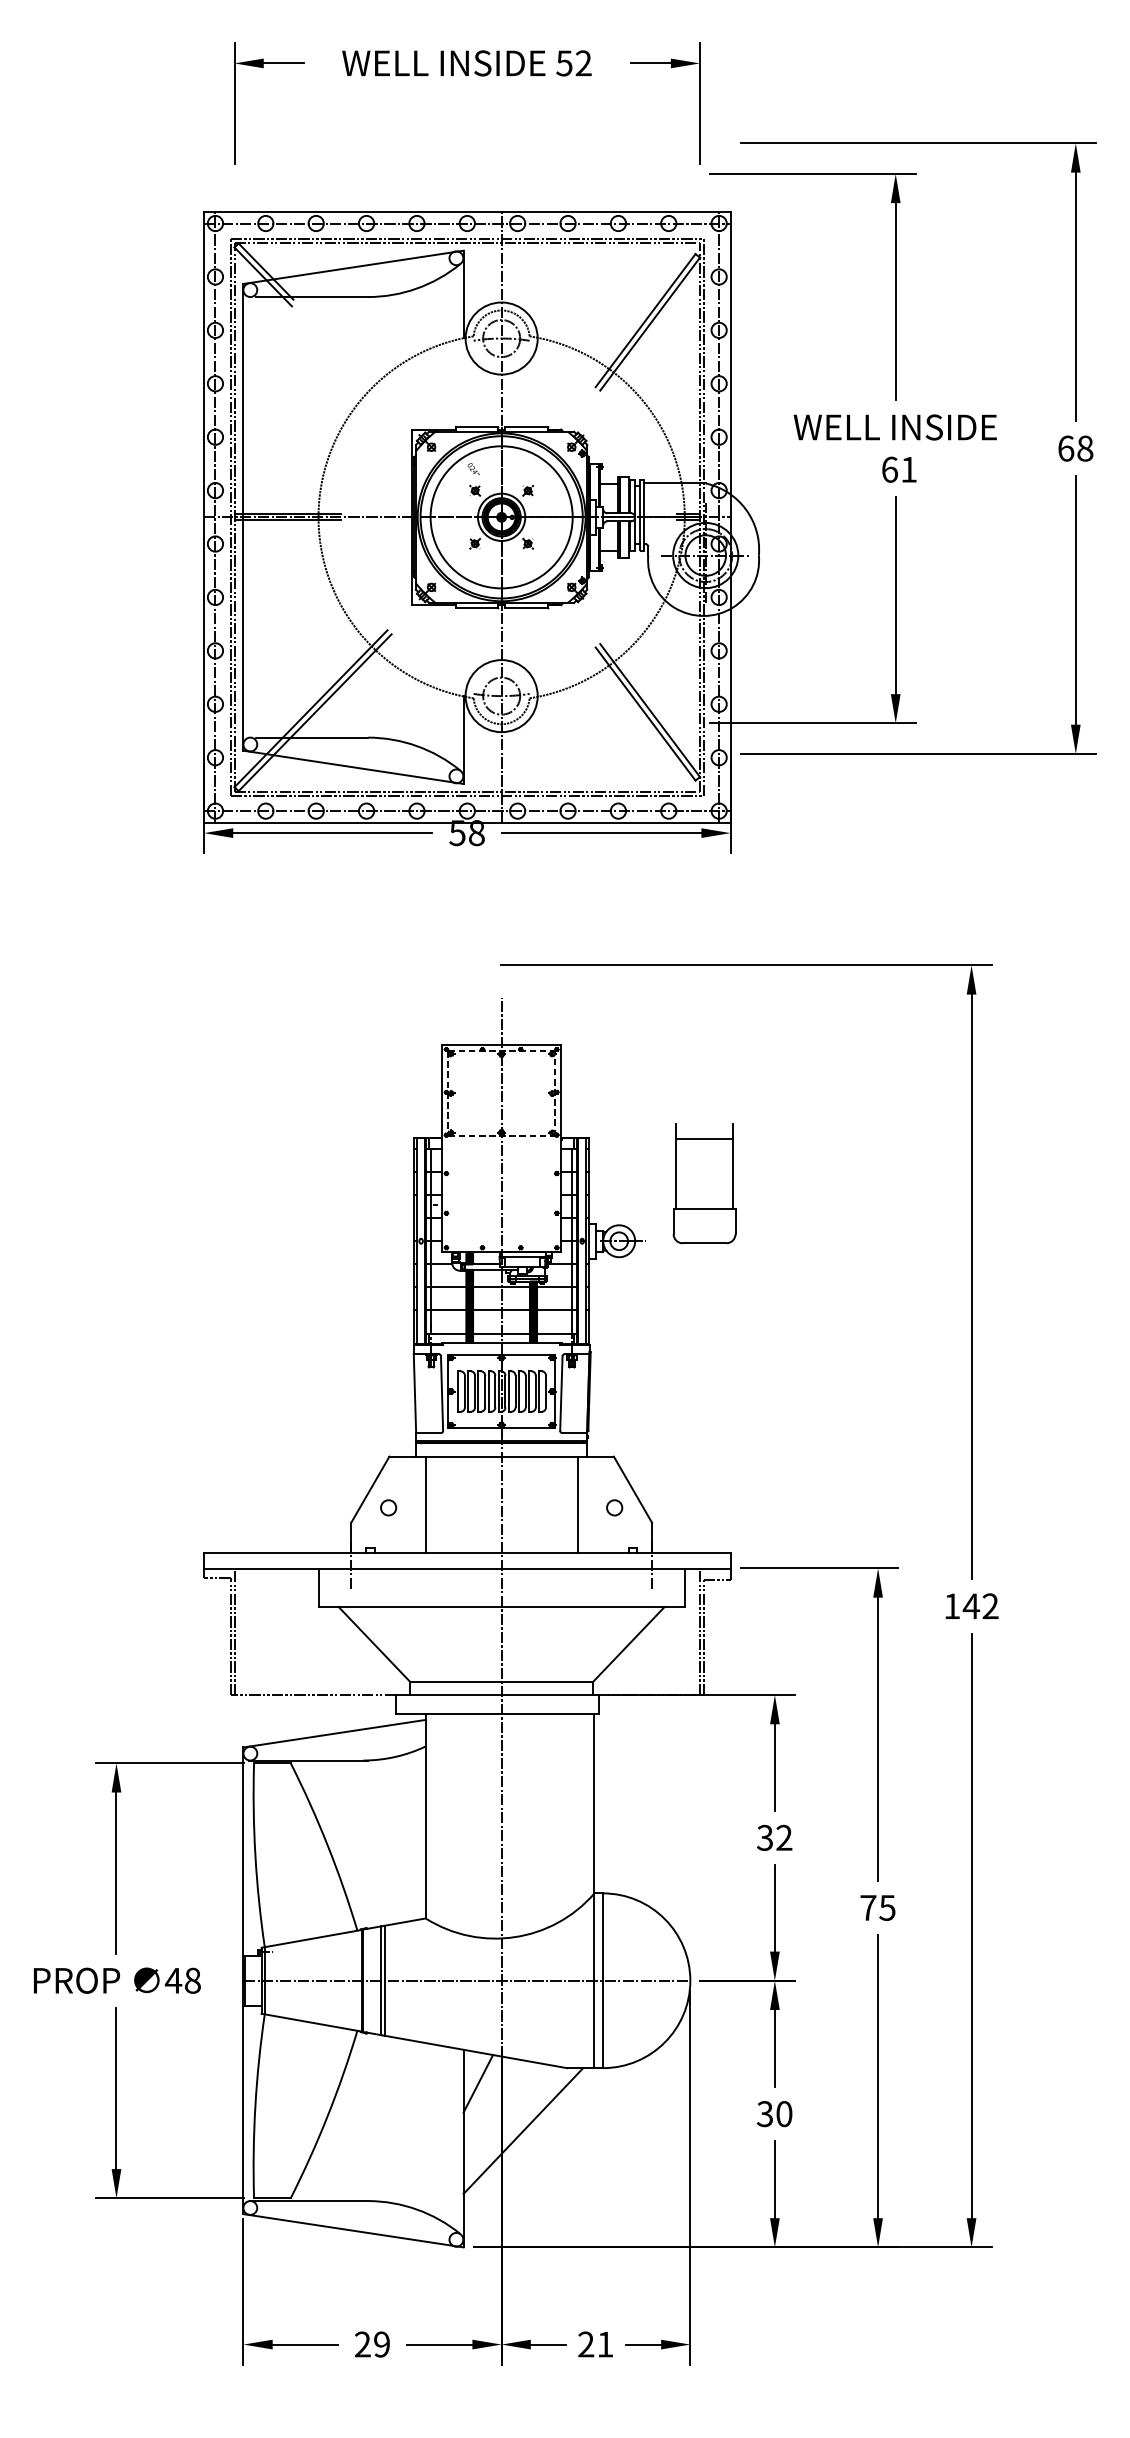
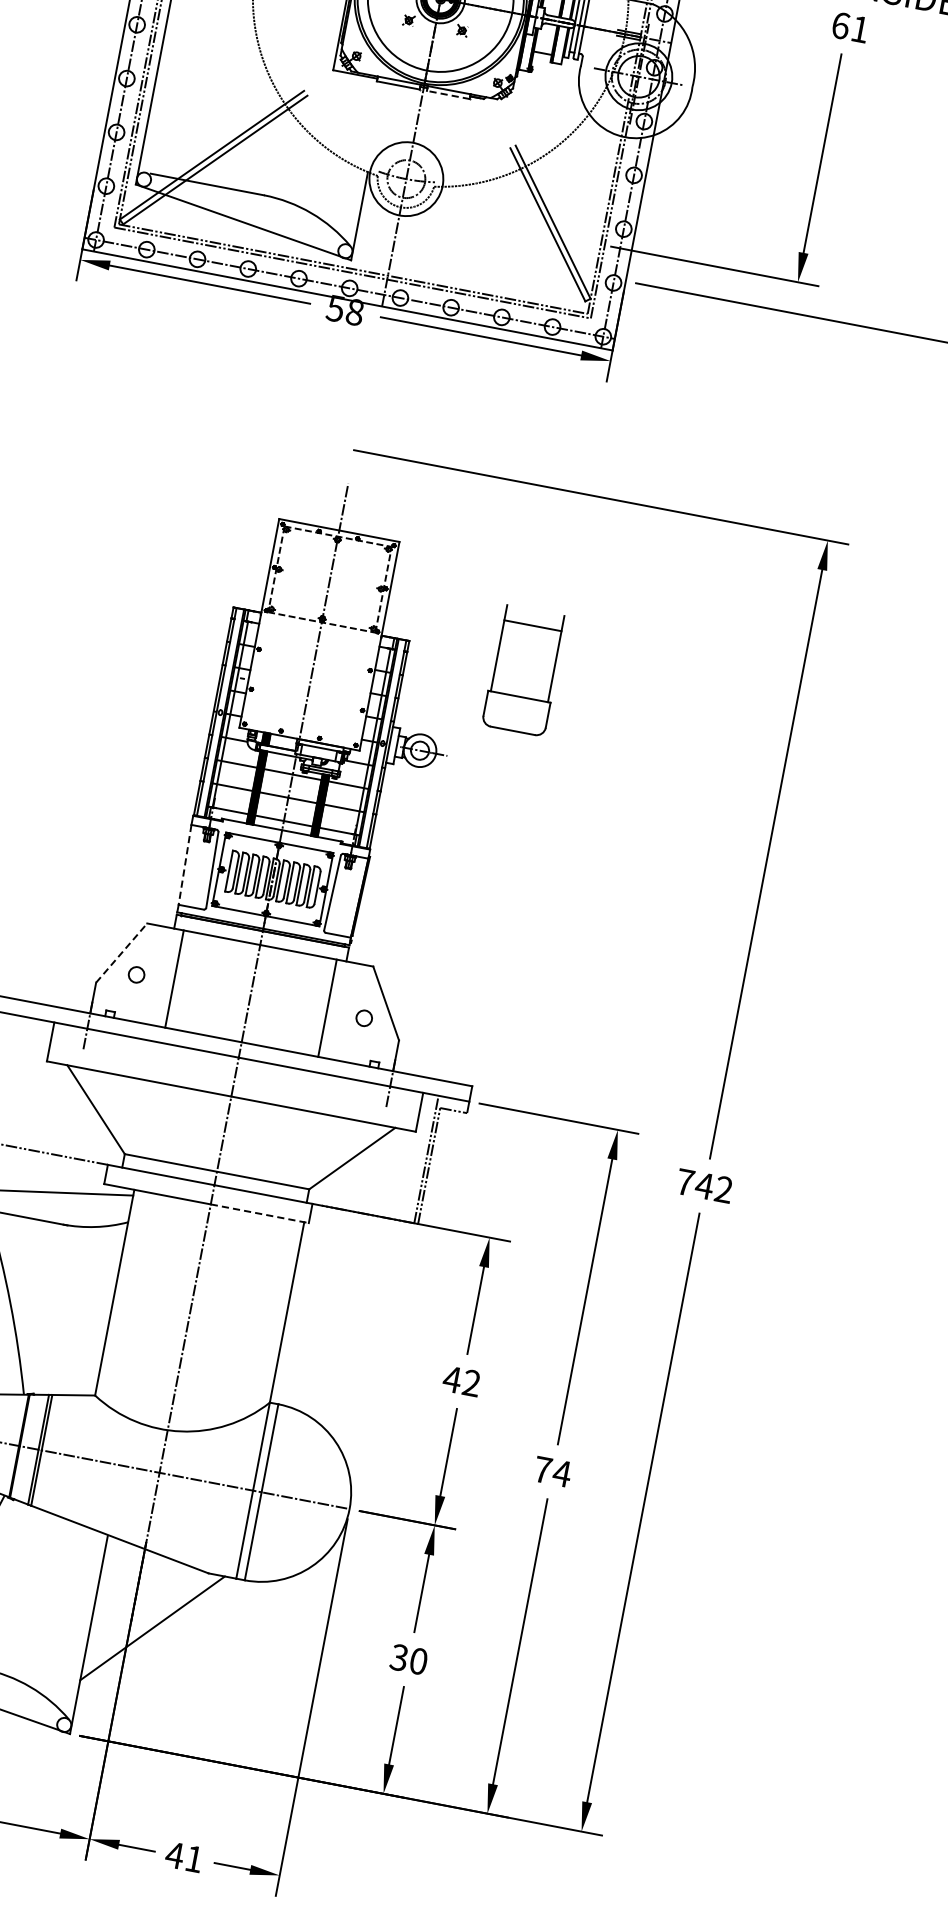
line: (526, 607) -> (448, 94), solid -> dashed
part: (704, 1183) -> (524, 670), moved
line: (414, 1394) -> (184, 865), solid -> dashed
line: (370, 1489) -> (121, 952), solid -> dashed
text: (952, 1605) -> (685, 1181), 142 -> 742
line: (550, 1714) -> (259, 1214), solid -> dashed
text: (764, 1837) -> (451, 1379), 32 -> 42
text: (887, 1907) -> (562, 1473), 75 -> 74
line: (478, 2083) -> (116, 1571), removed
text: (585, 2344) -> (174, 1855), 21 -> 41

